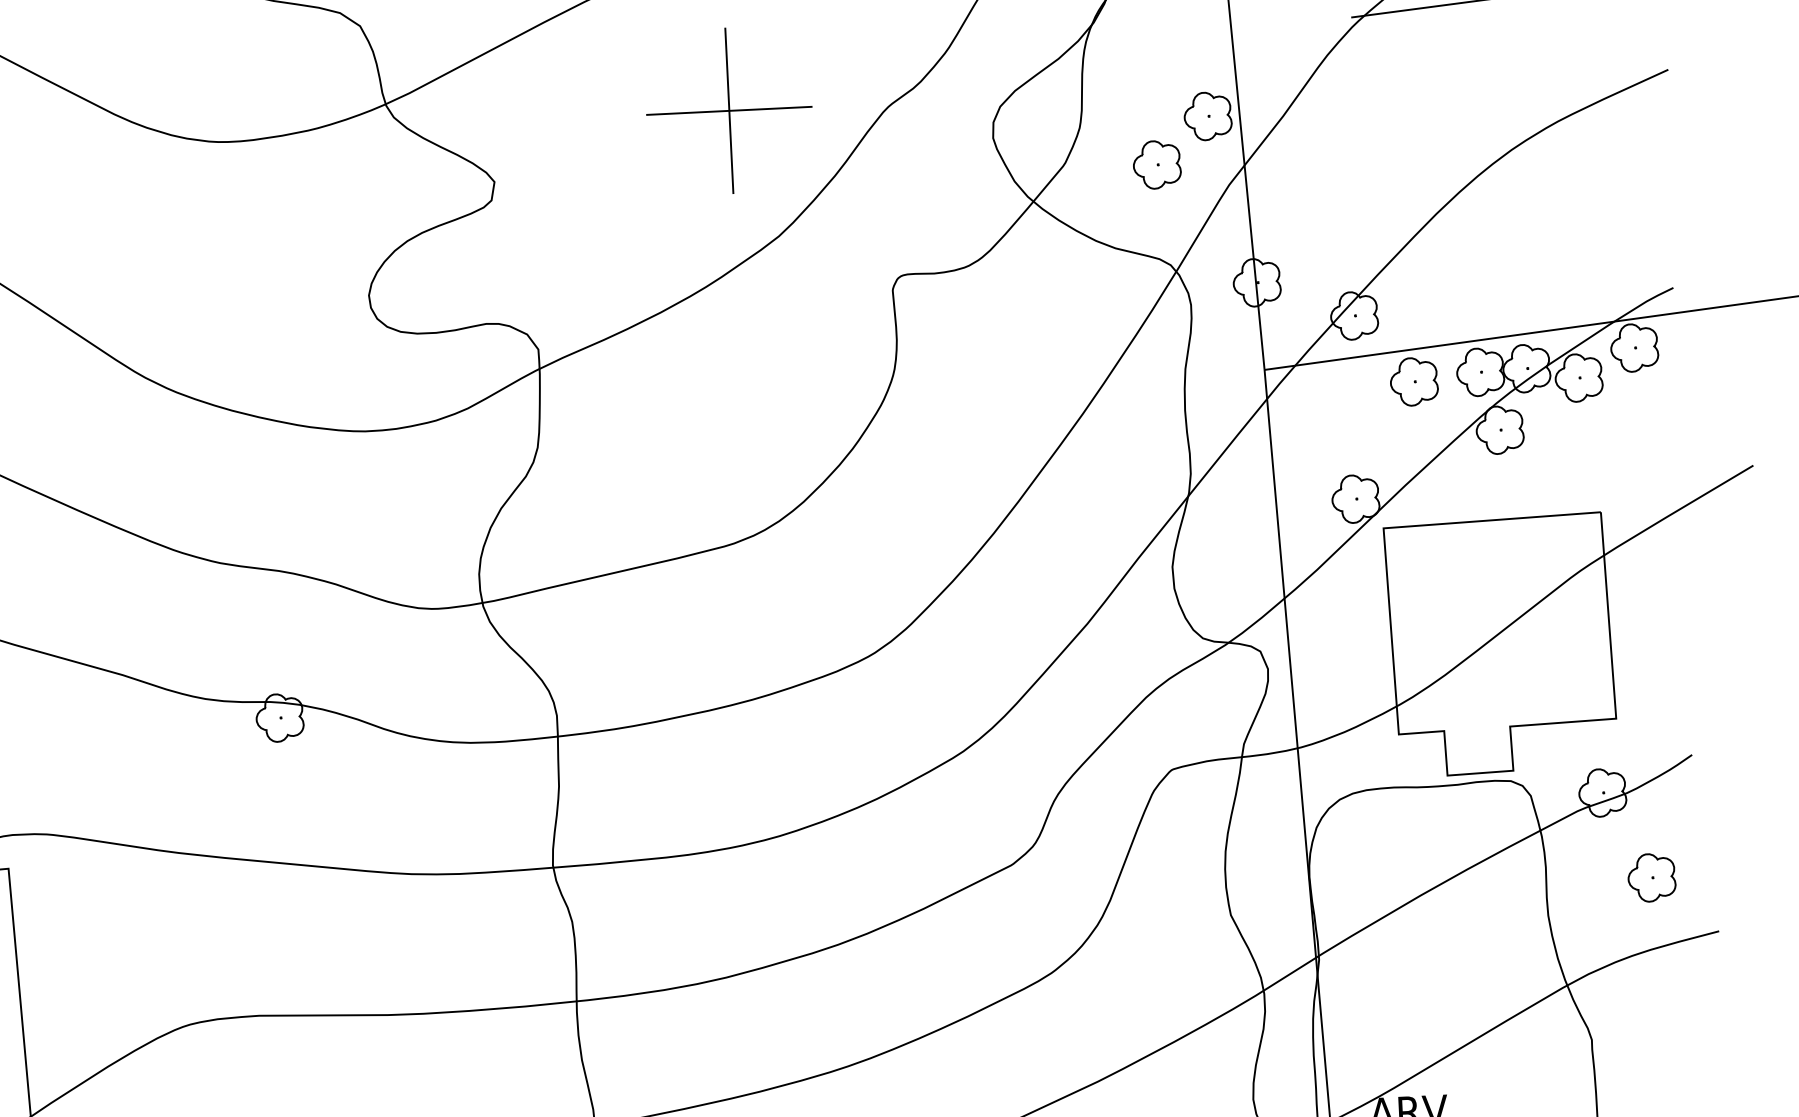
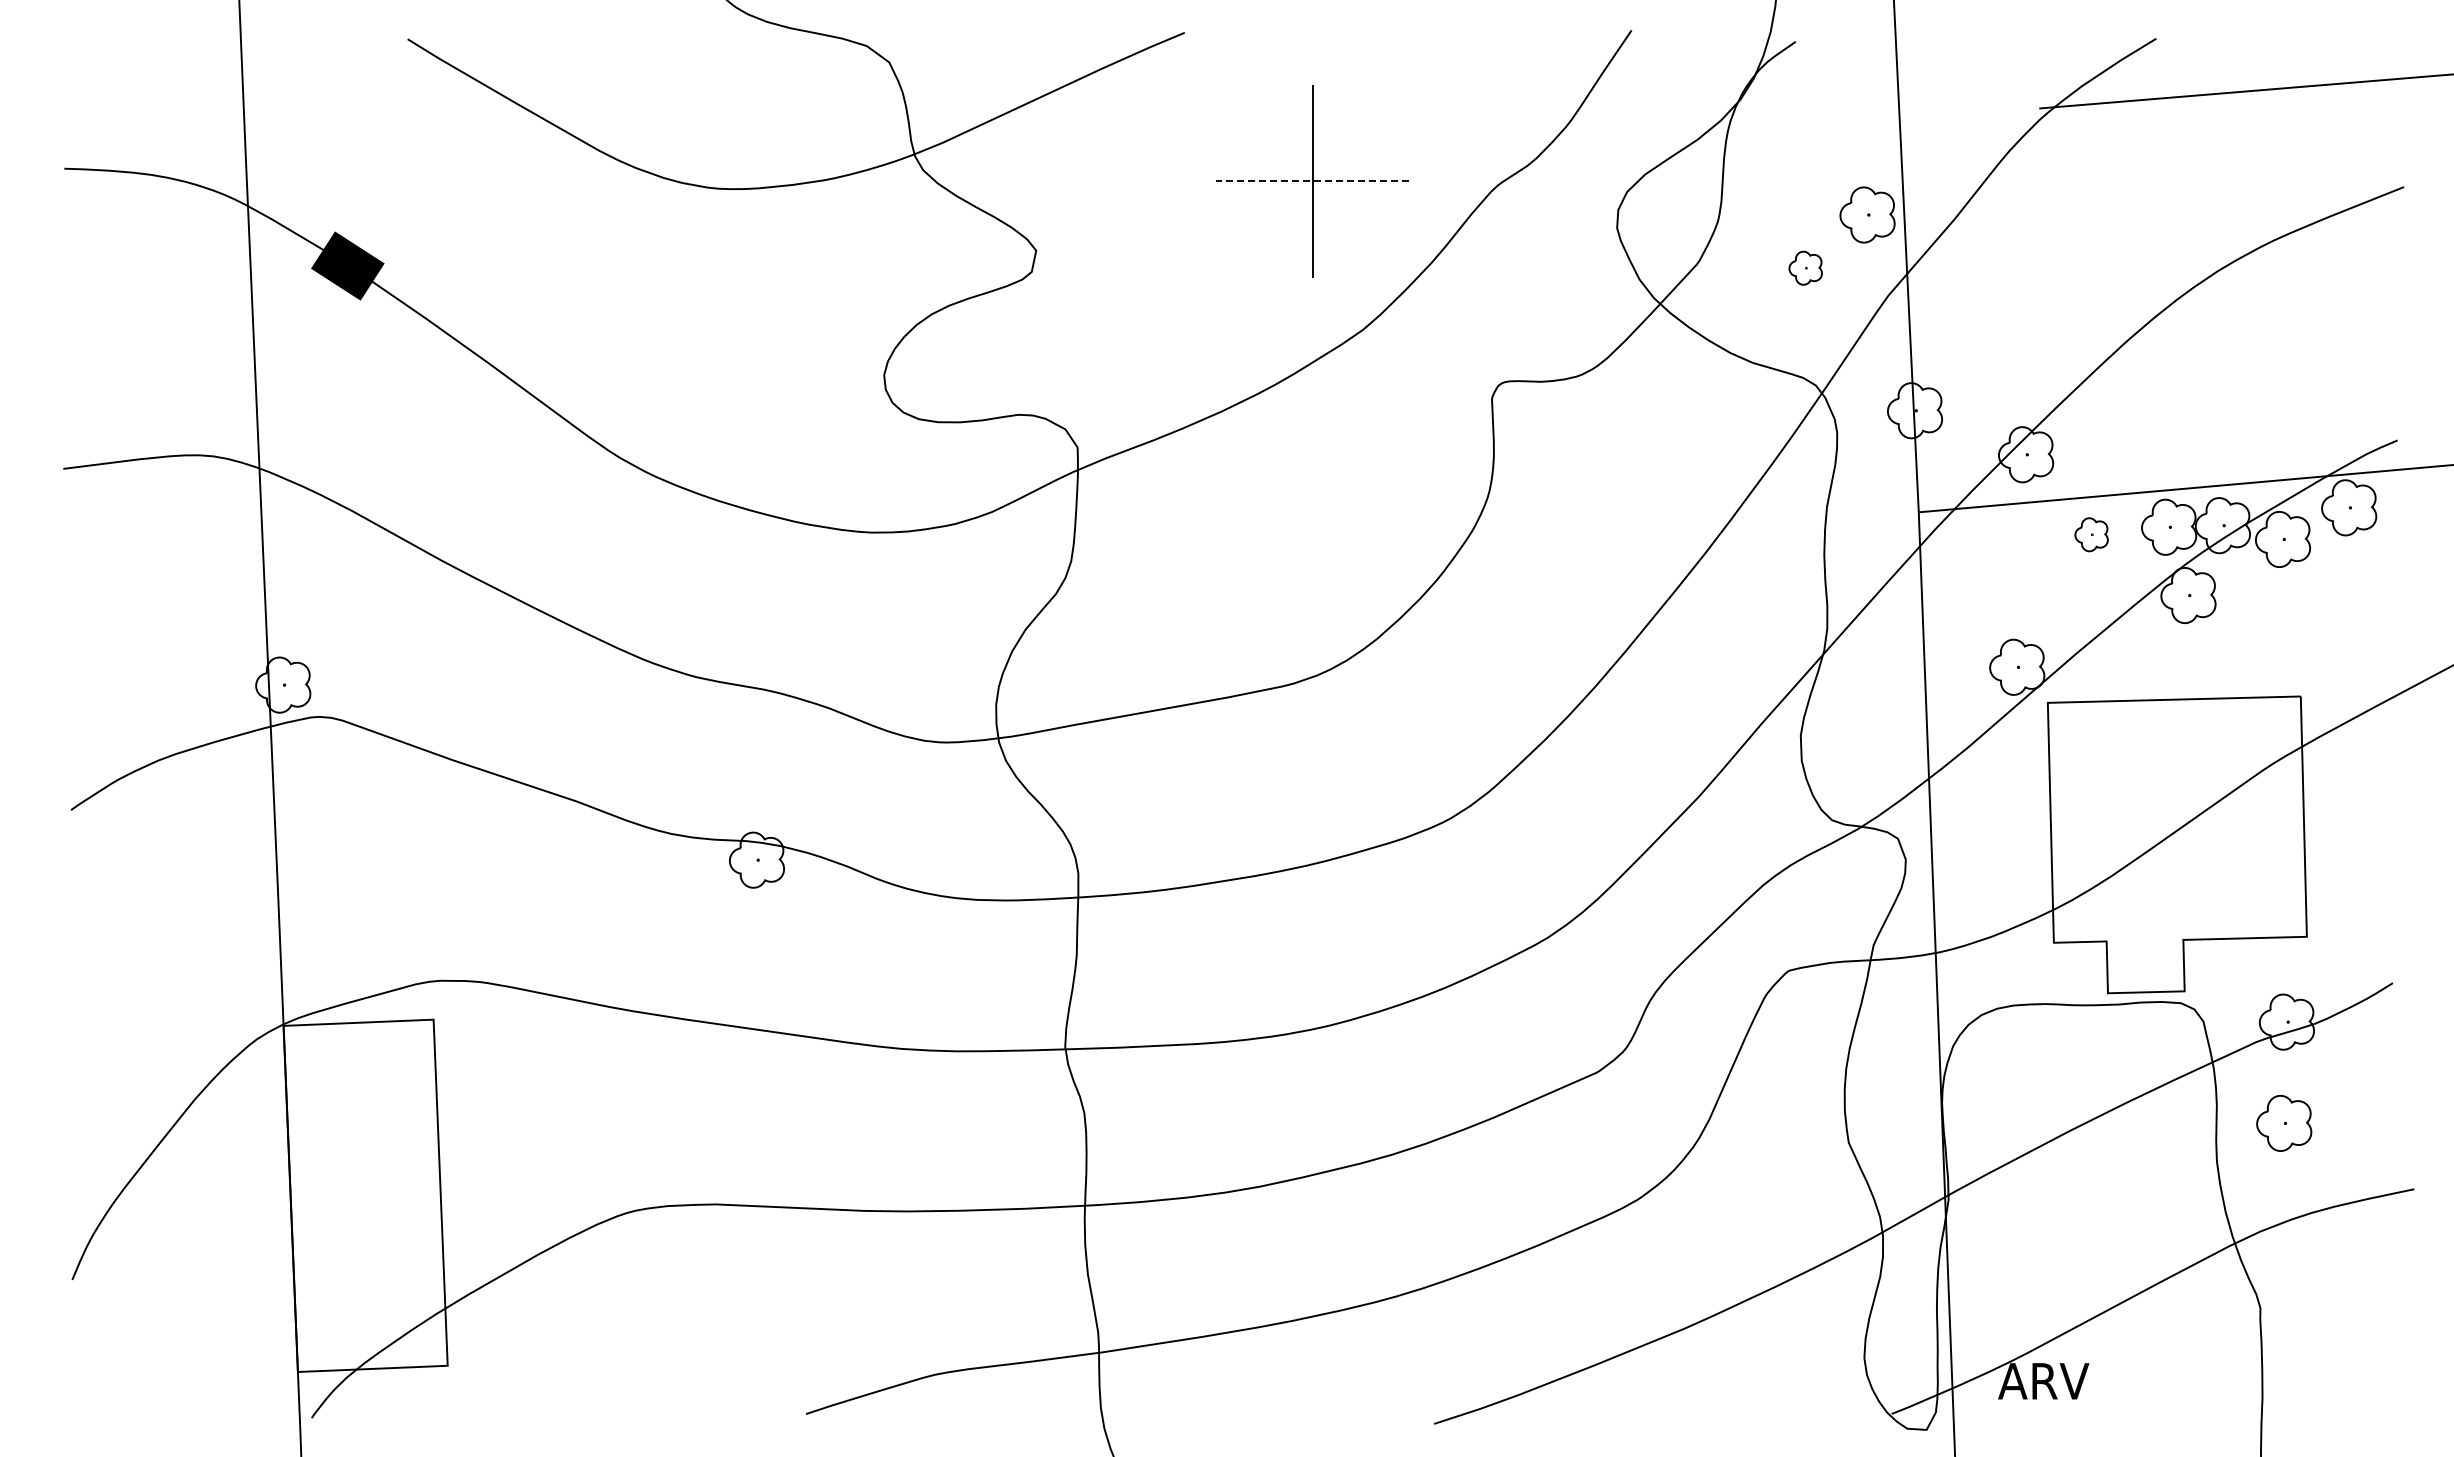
line: (729, 110) -> (1312, 181), solid -> dashed
part: (1156, 164) -> (1805, 267), size x0.6
part: (1414, 381) -> (2091, 534), size x0.6
part: (1652, 877) -> (2284, 1123), moved

